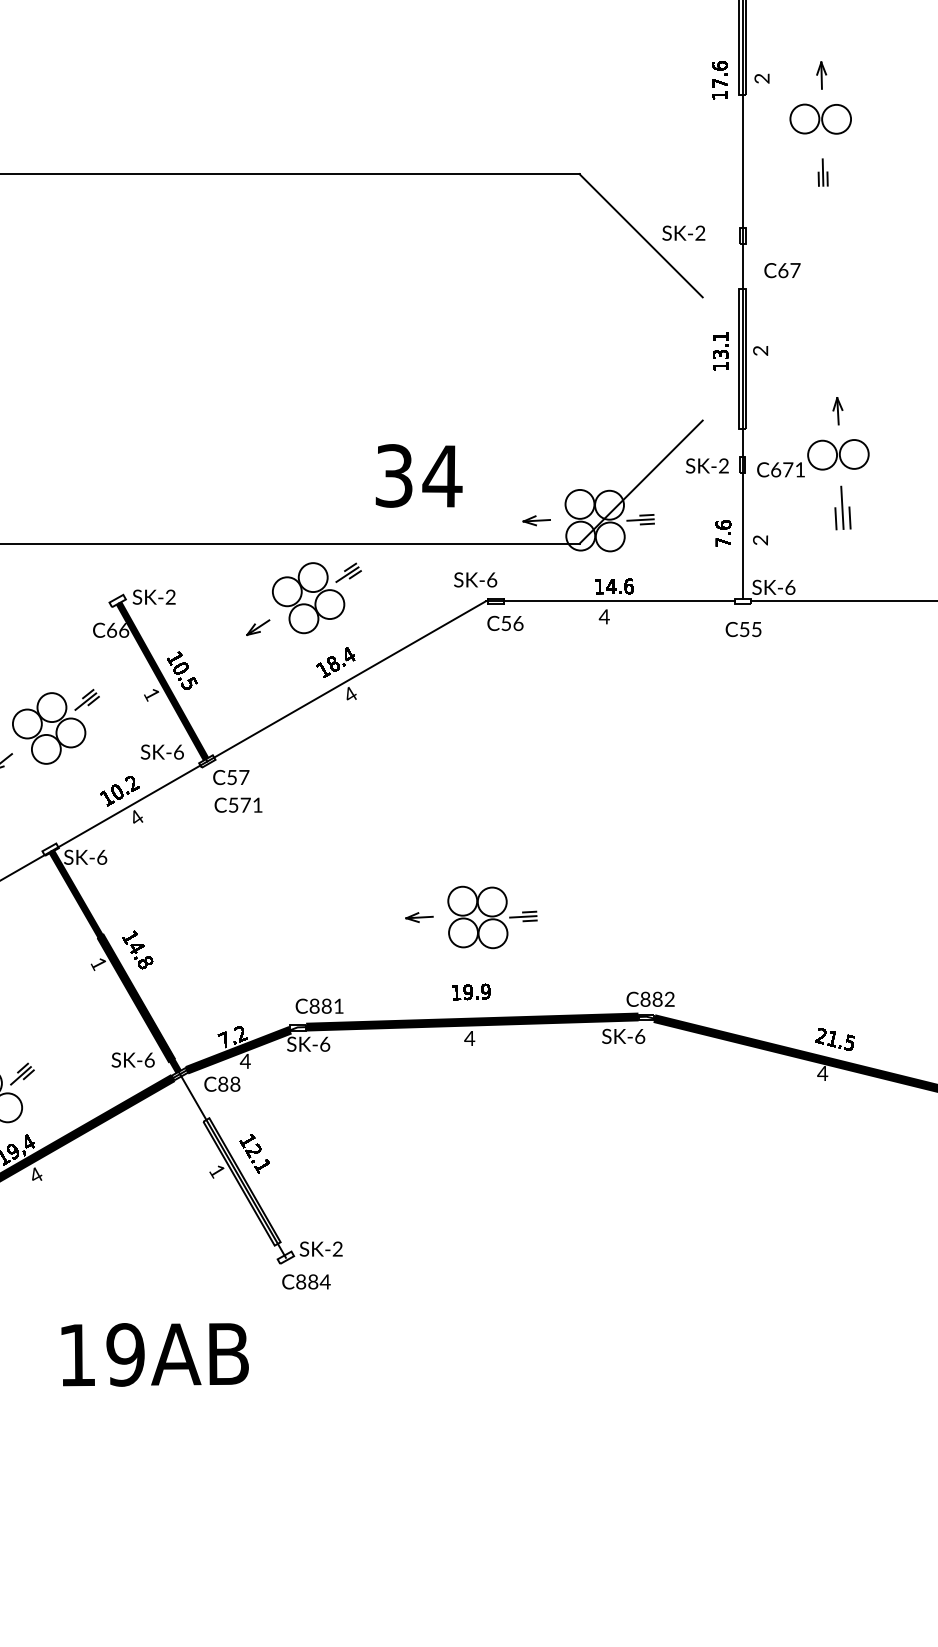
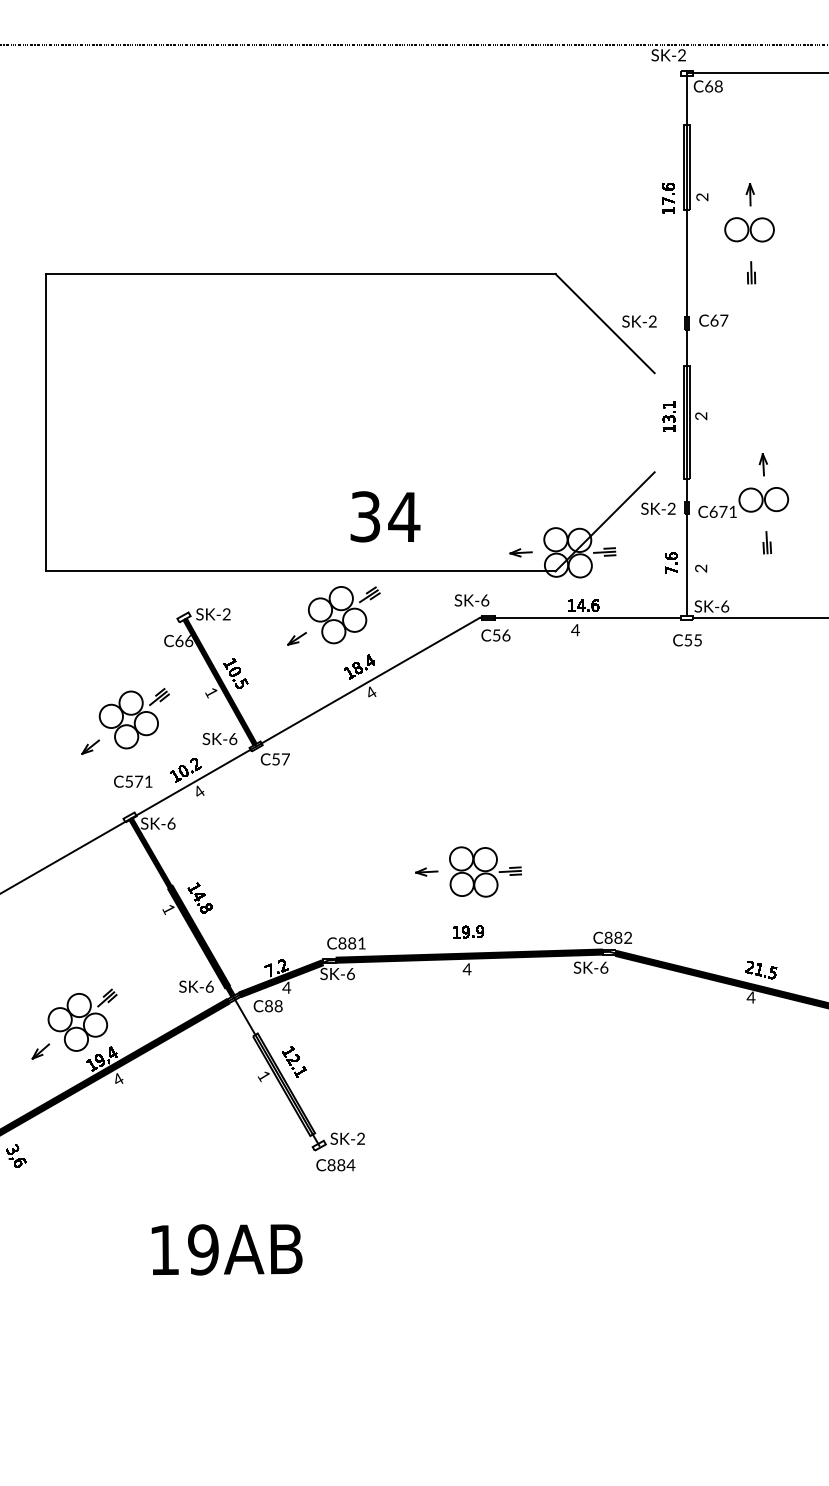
text: (782, 270) -> (713, 320), moved
text: (419, 475) -> (385, 516), moved
part: (841, 507) -> (766, 542), size x0.62
text: (238, 804) -> (133, 781), moved
text: (154, 1354) -> (226, 1249), moved

